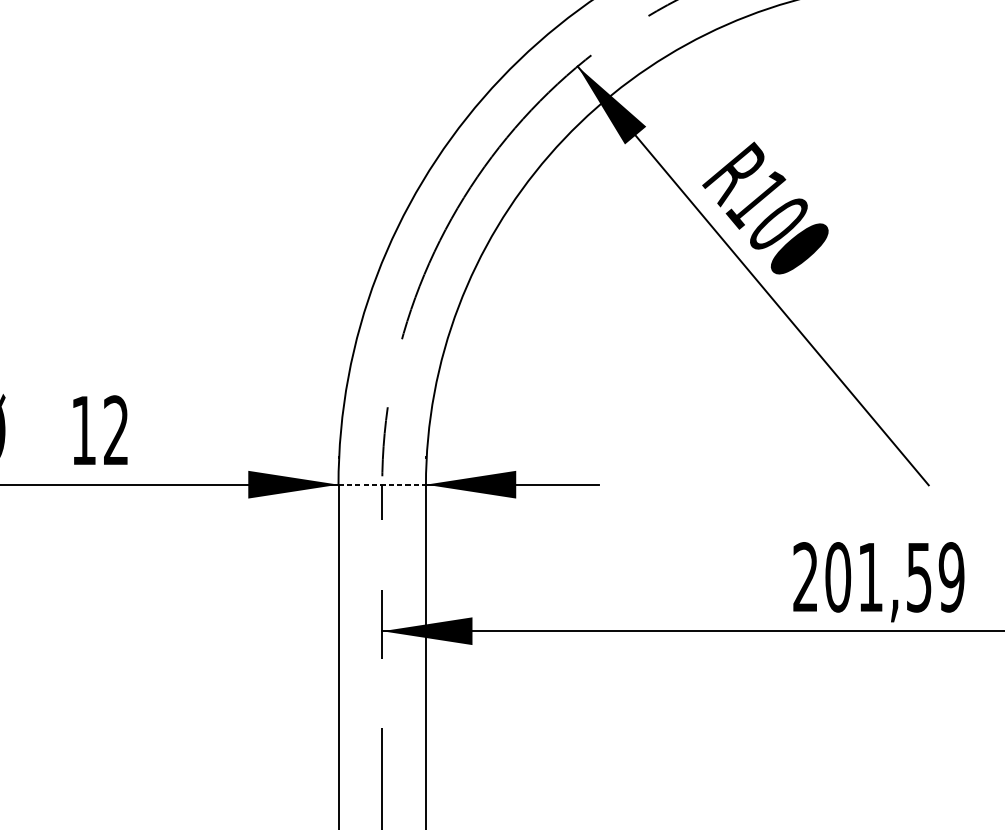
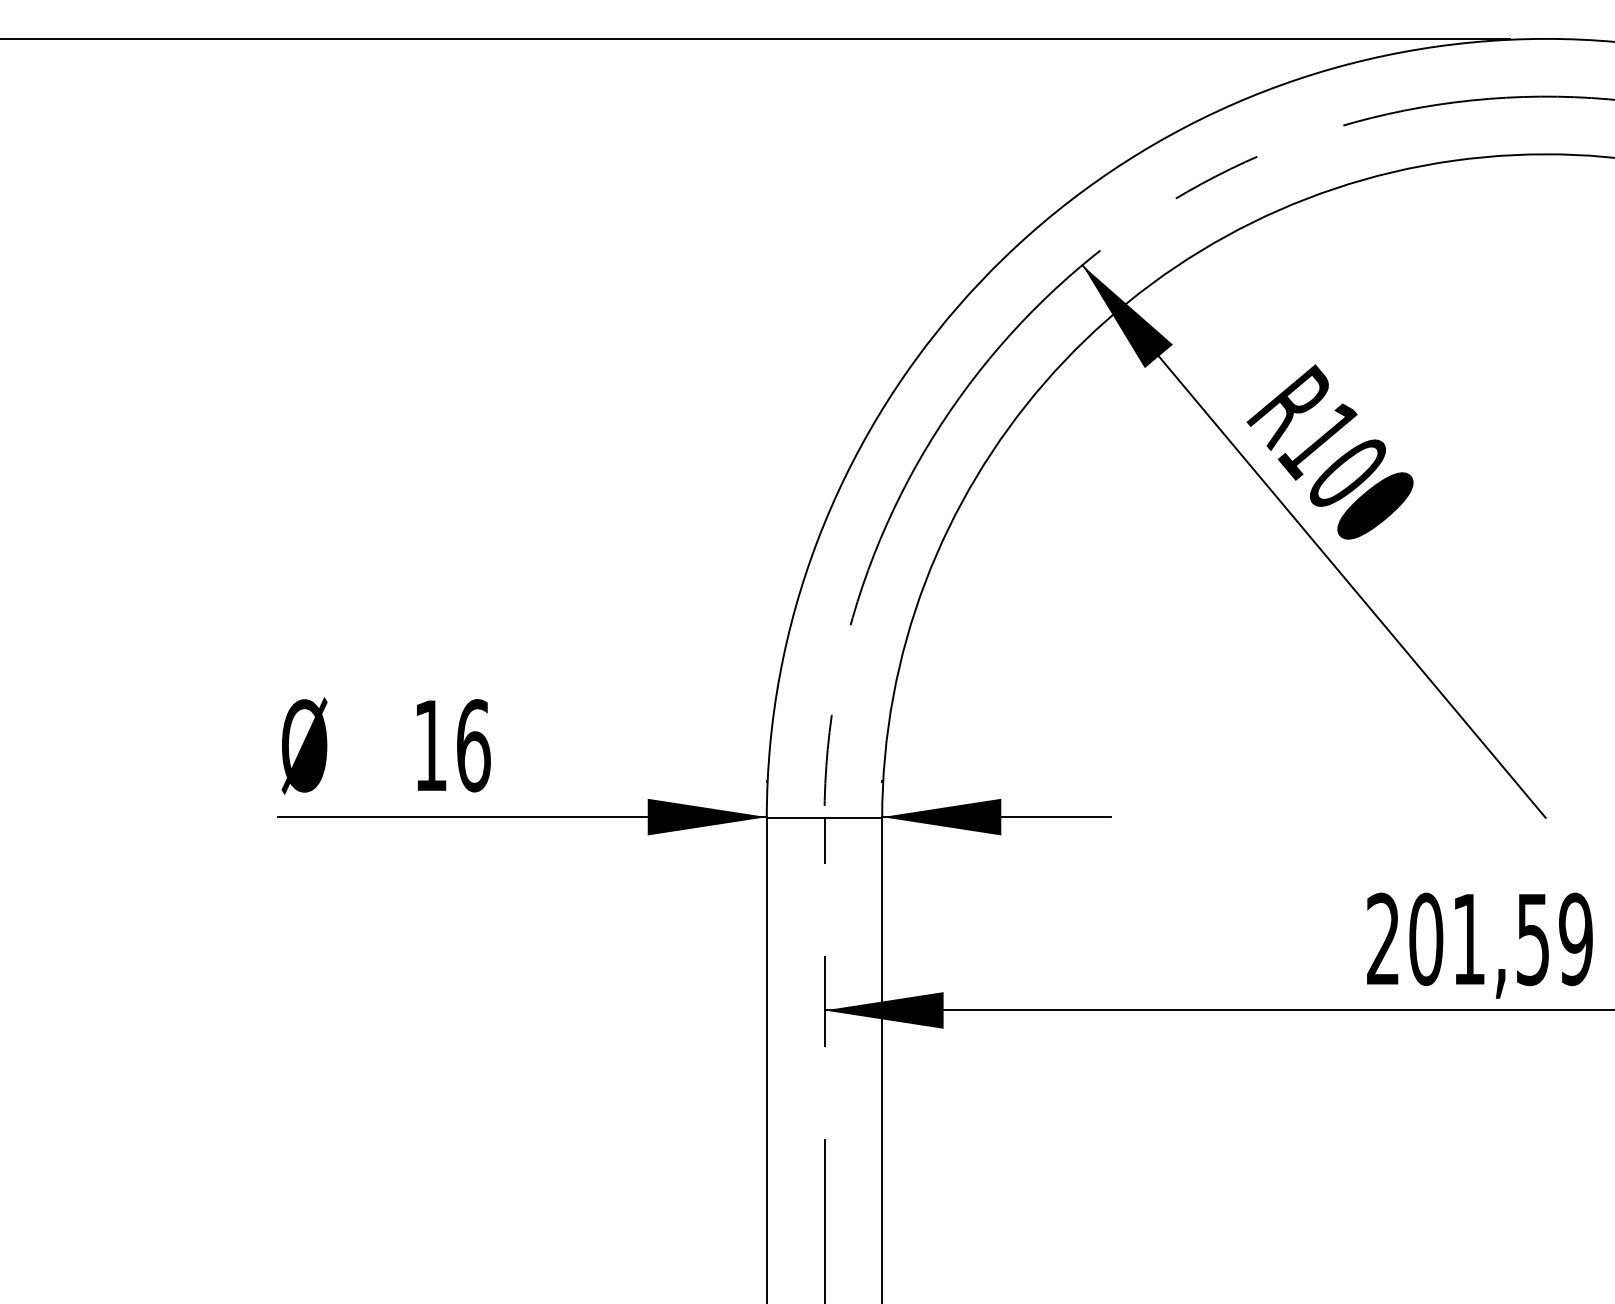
text: (116, 430) -> (473, 745), 12 -> 16
line: (382, 484) -> (824, 817), dashed -> solid

